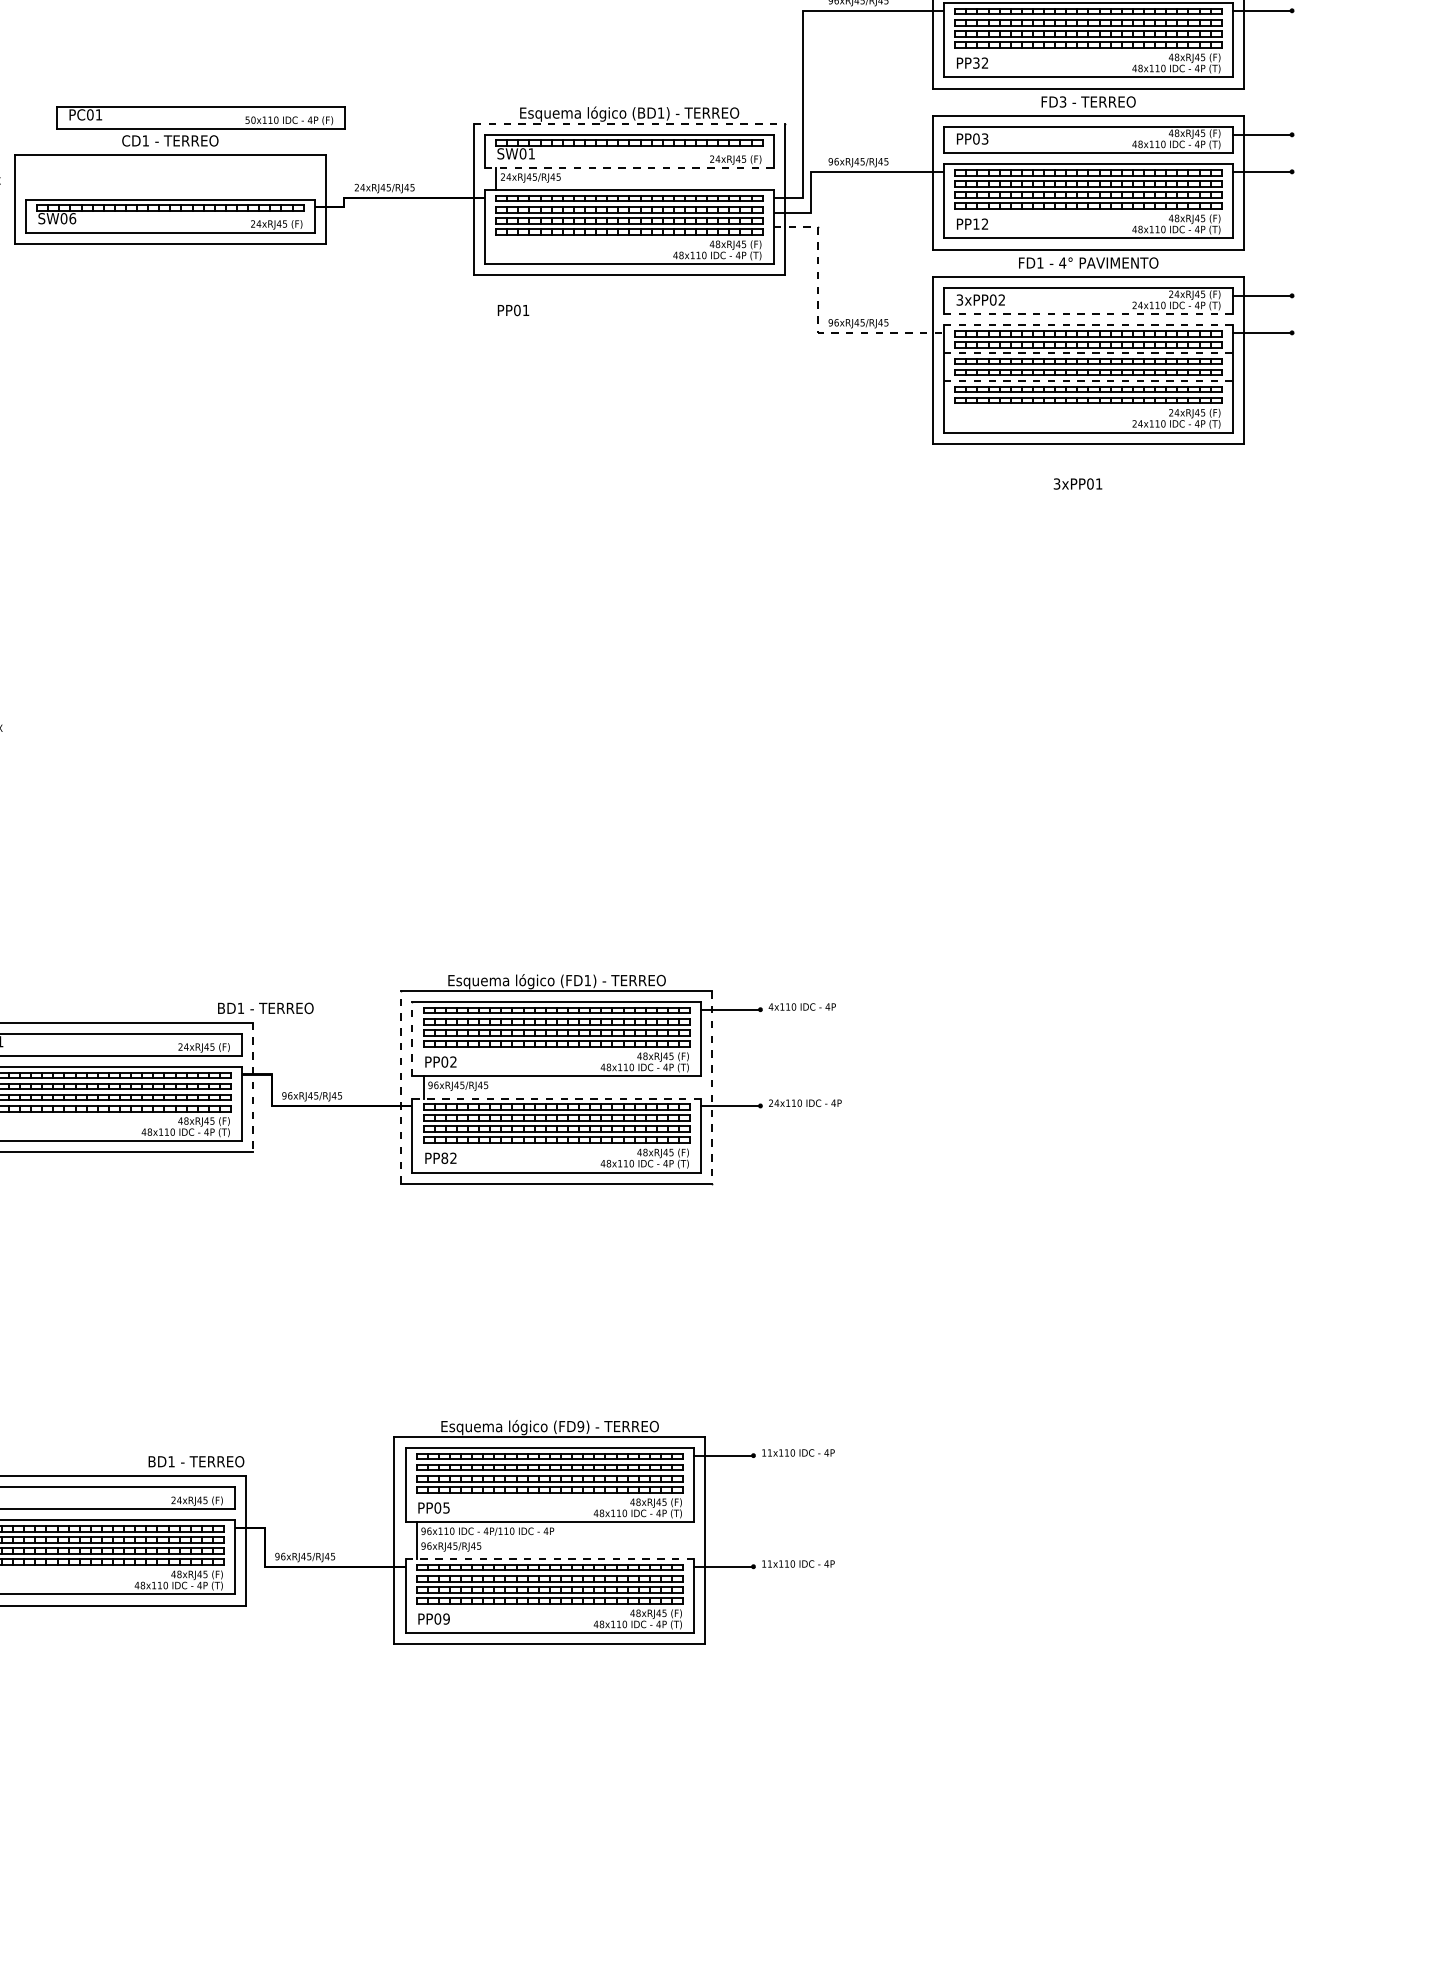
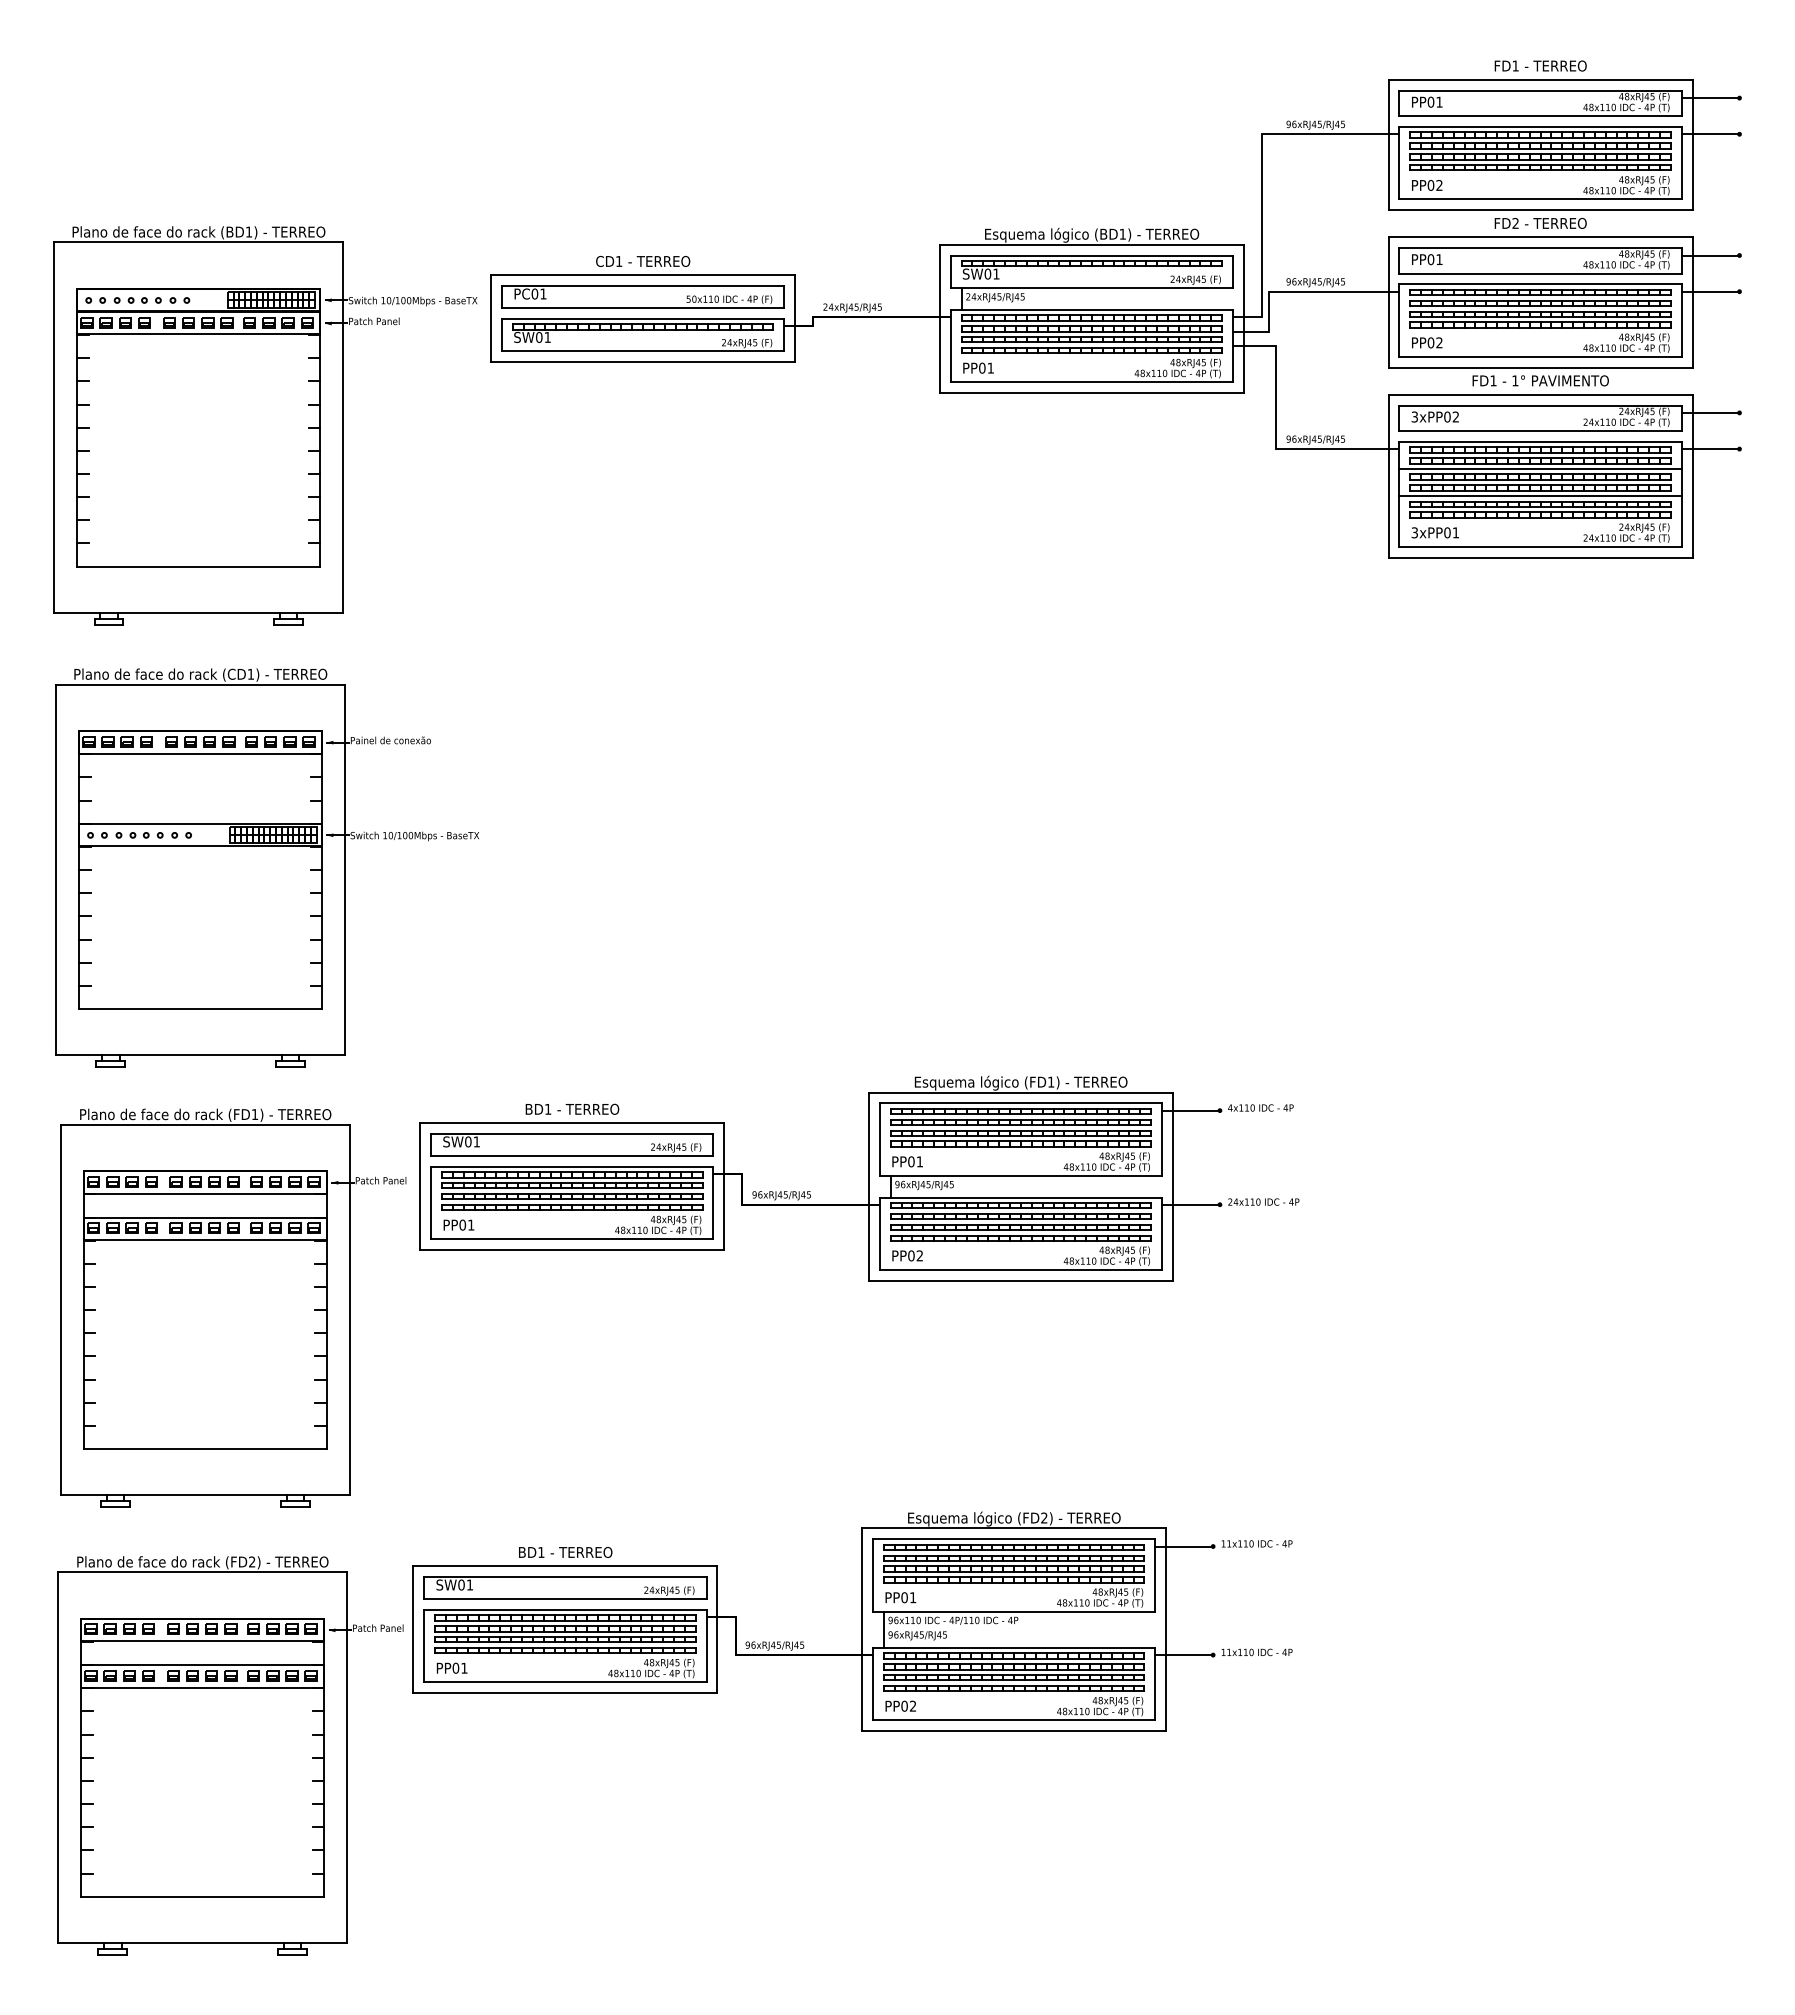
text: (975, 63) -> (1430, 185), PP32 -> PP02
text: (1062, 102) -> (1515, 223), FD3 -> FD2
part: (200, 117) -> (642, 296), moved
line: (629, 123) -> (1091, 244), dashed -> solid
text: (985, 138) -> (1439, 259), PP03 -> PP01
line: (629, 168) -> (1091, 288), dashed -> solid
text: (72, 217) -> (547, 336), SW06 -> SW01
text: (975, 223) -> (1430, 342), PP12 -> PP02
text: (1061, 262) -> (1514, 380), 4° -> 1°
text: (513, 309) -> (978, 367), moved
line: (1088, 314) -> (1540, 431), dashed -> solid
line: (818, 321) -> (1276, 437), dashed -> solid
line: (1089, 325) -> (1541, 441), dashed -> solid
line: (1089, 353) -> (1541, 469), dashed -> solid
line: (1089, 381) -> (1541, 496), dashed -> solid
text: (1077, 483) -> (1434, 532), moved
text: (265, 1007) -> (572, 1108), moved
line: (412, 1039) -> (879, 1139), dashed -> solid
text: (453, 1061) -> (919, 1161), PP02 -> PP01
line: (400, 1087) -> (868, 1186), dashed -> solid
line: (253, 1088) -> (724, 1187), dashed -> solid
line: (711, 1088) -> (1172, 1187), dashed -> solid
line: (557, 1098) -> (1021, 1197), dashed -> solid
text: (444, 1157) -> (911, 1255), PP82 -> PP02
text: (580, 1425) -> (1044, 1517), (FD9) -> (FD2)
text: (196, 1461) -> (565, 1552), moved
text: (446, 1507) -> (913, 1597), PP05 -> PP01
line: (550, 1558) -> (1014, 1647), dashed -> solid
text: (445, 1618) -> (912, 1705), PP09 -> PP02

